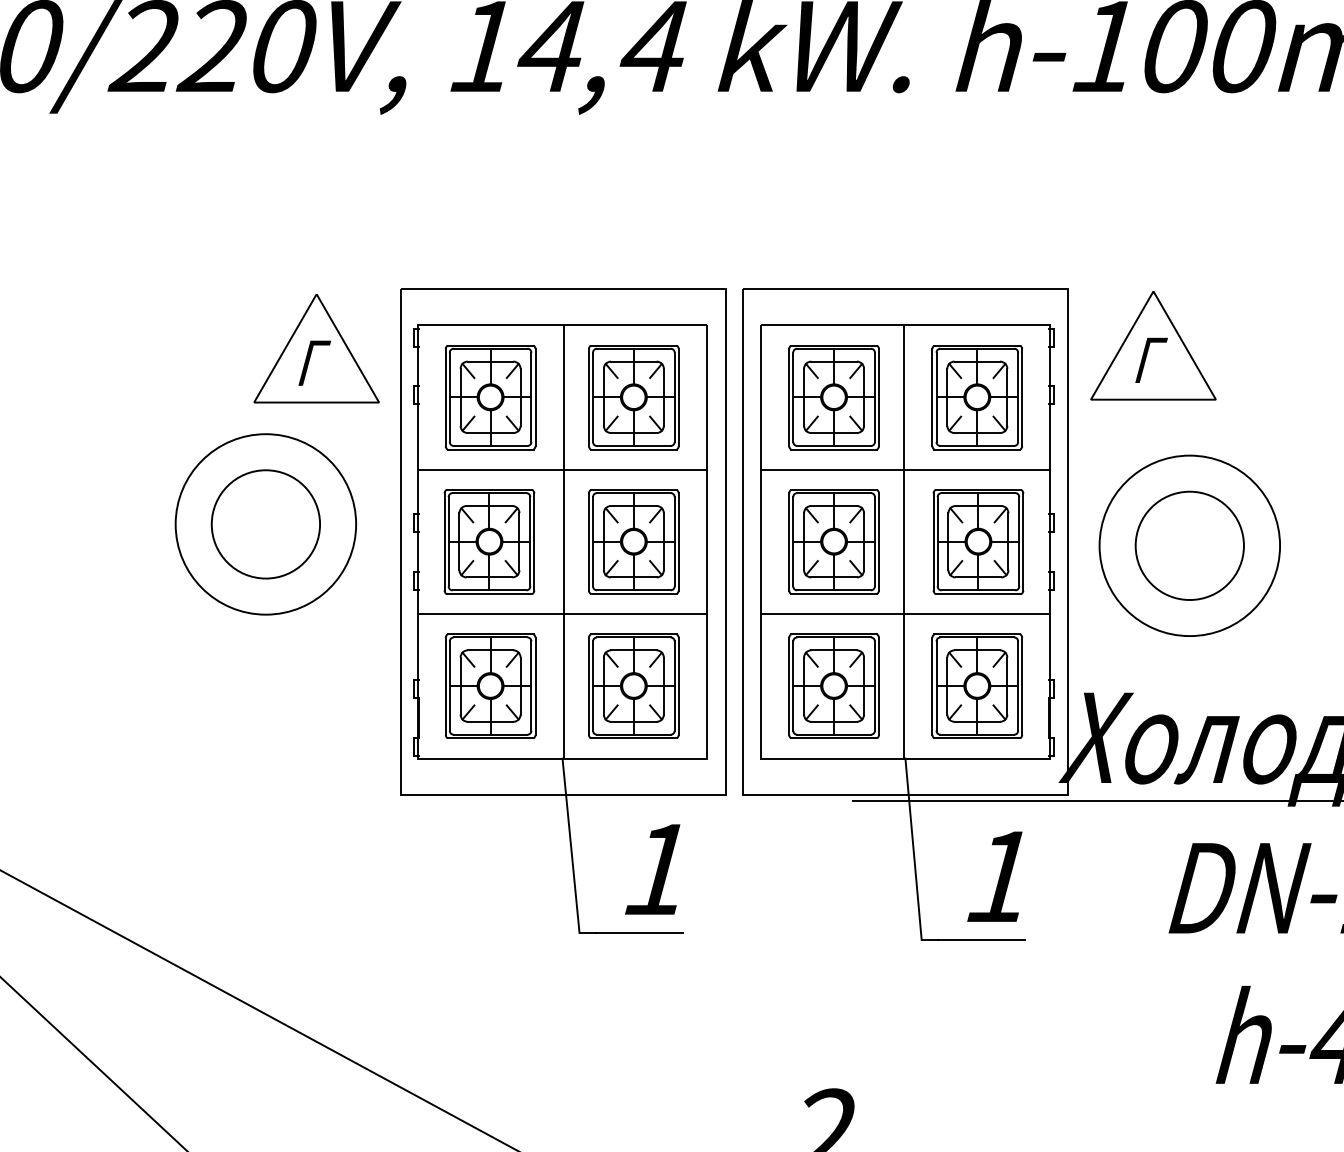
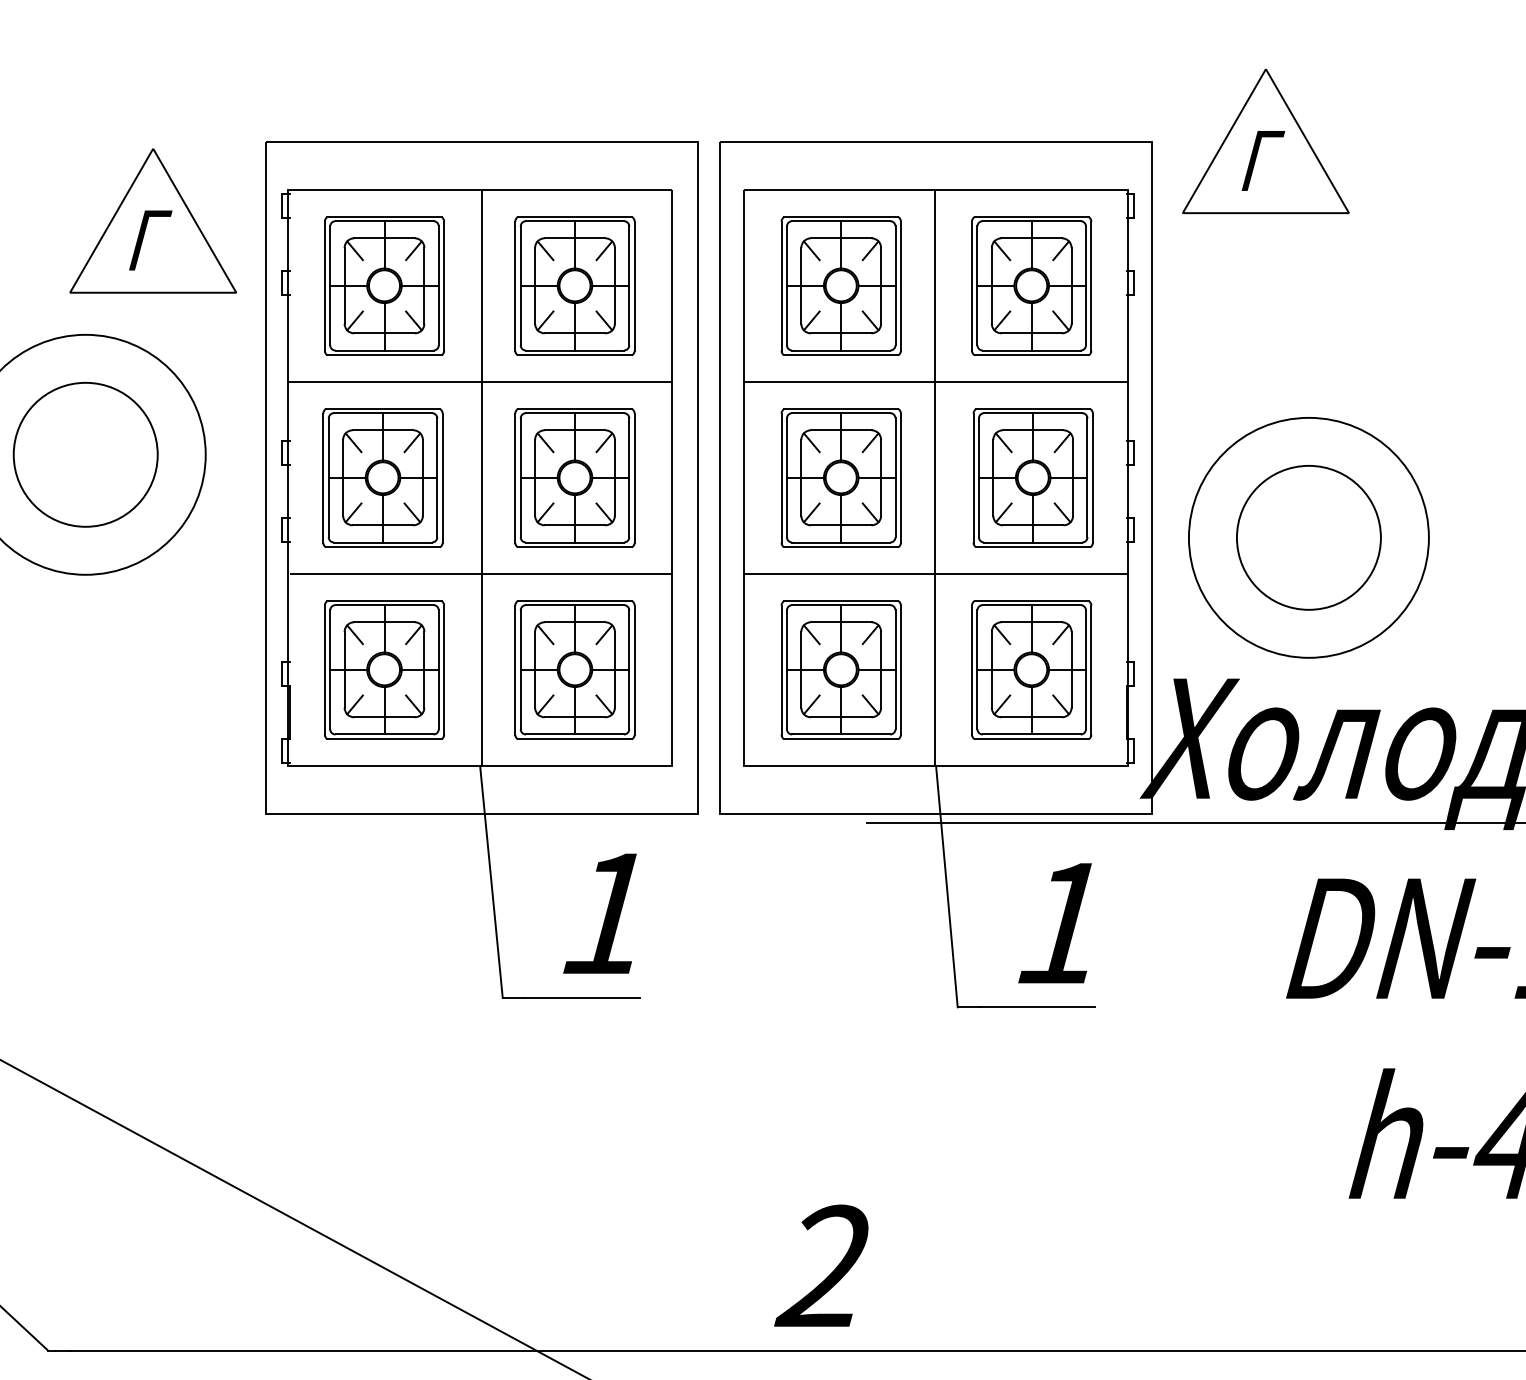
part: (1153, 345) -> (1265, 141), moved
part: (1189, 545) -> (1308, 537), moved

